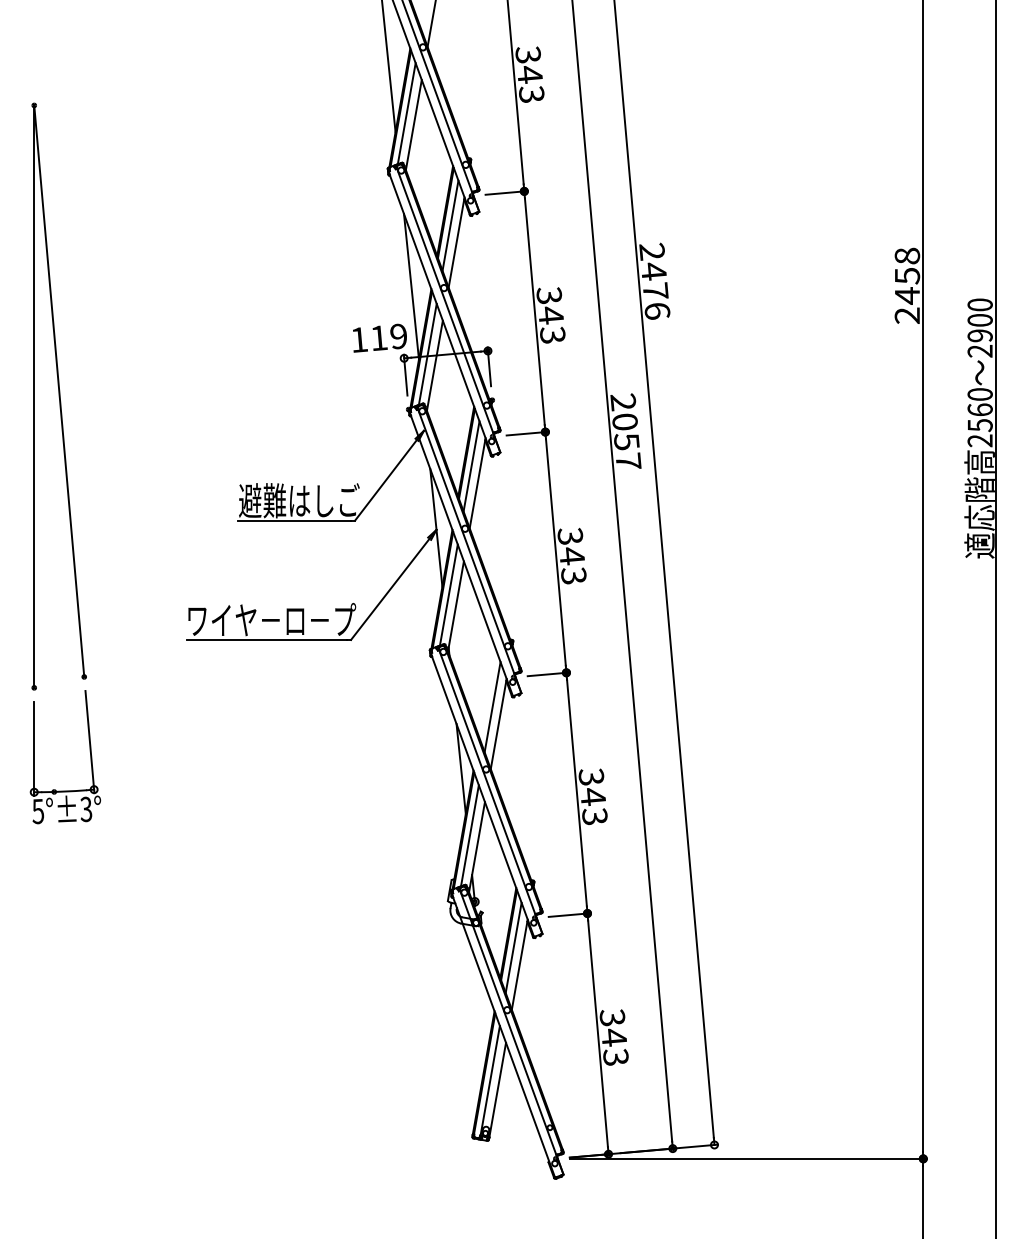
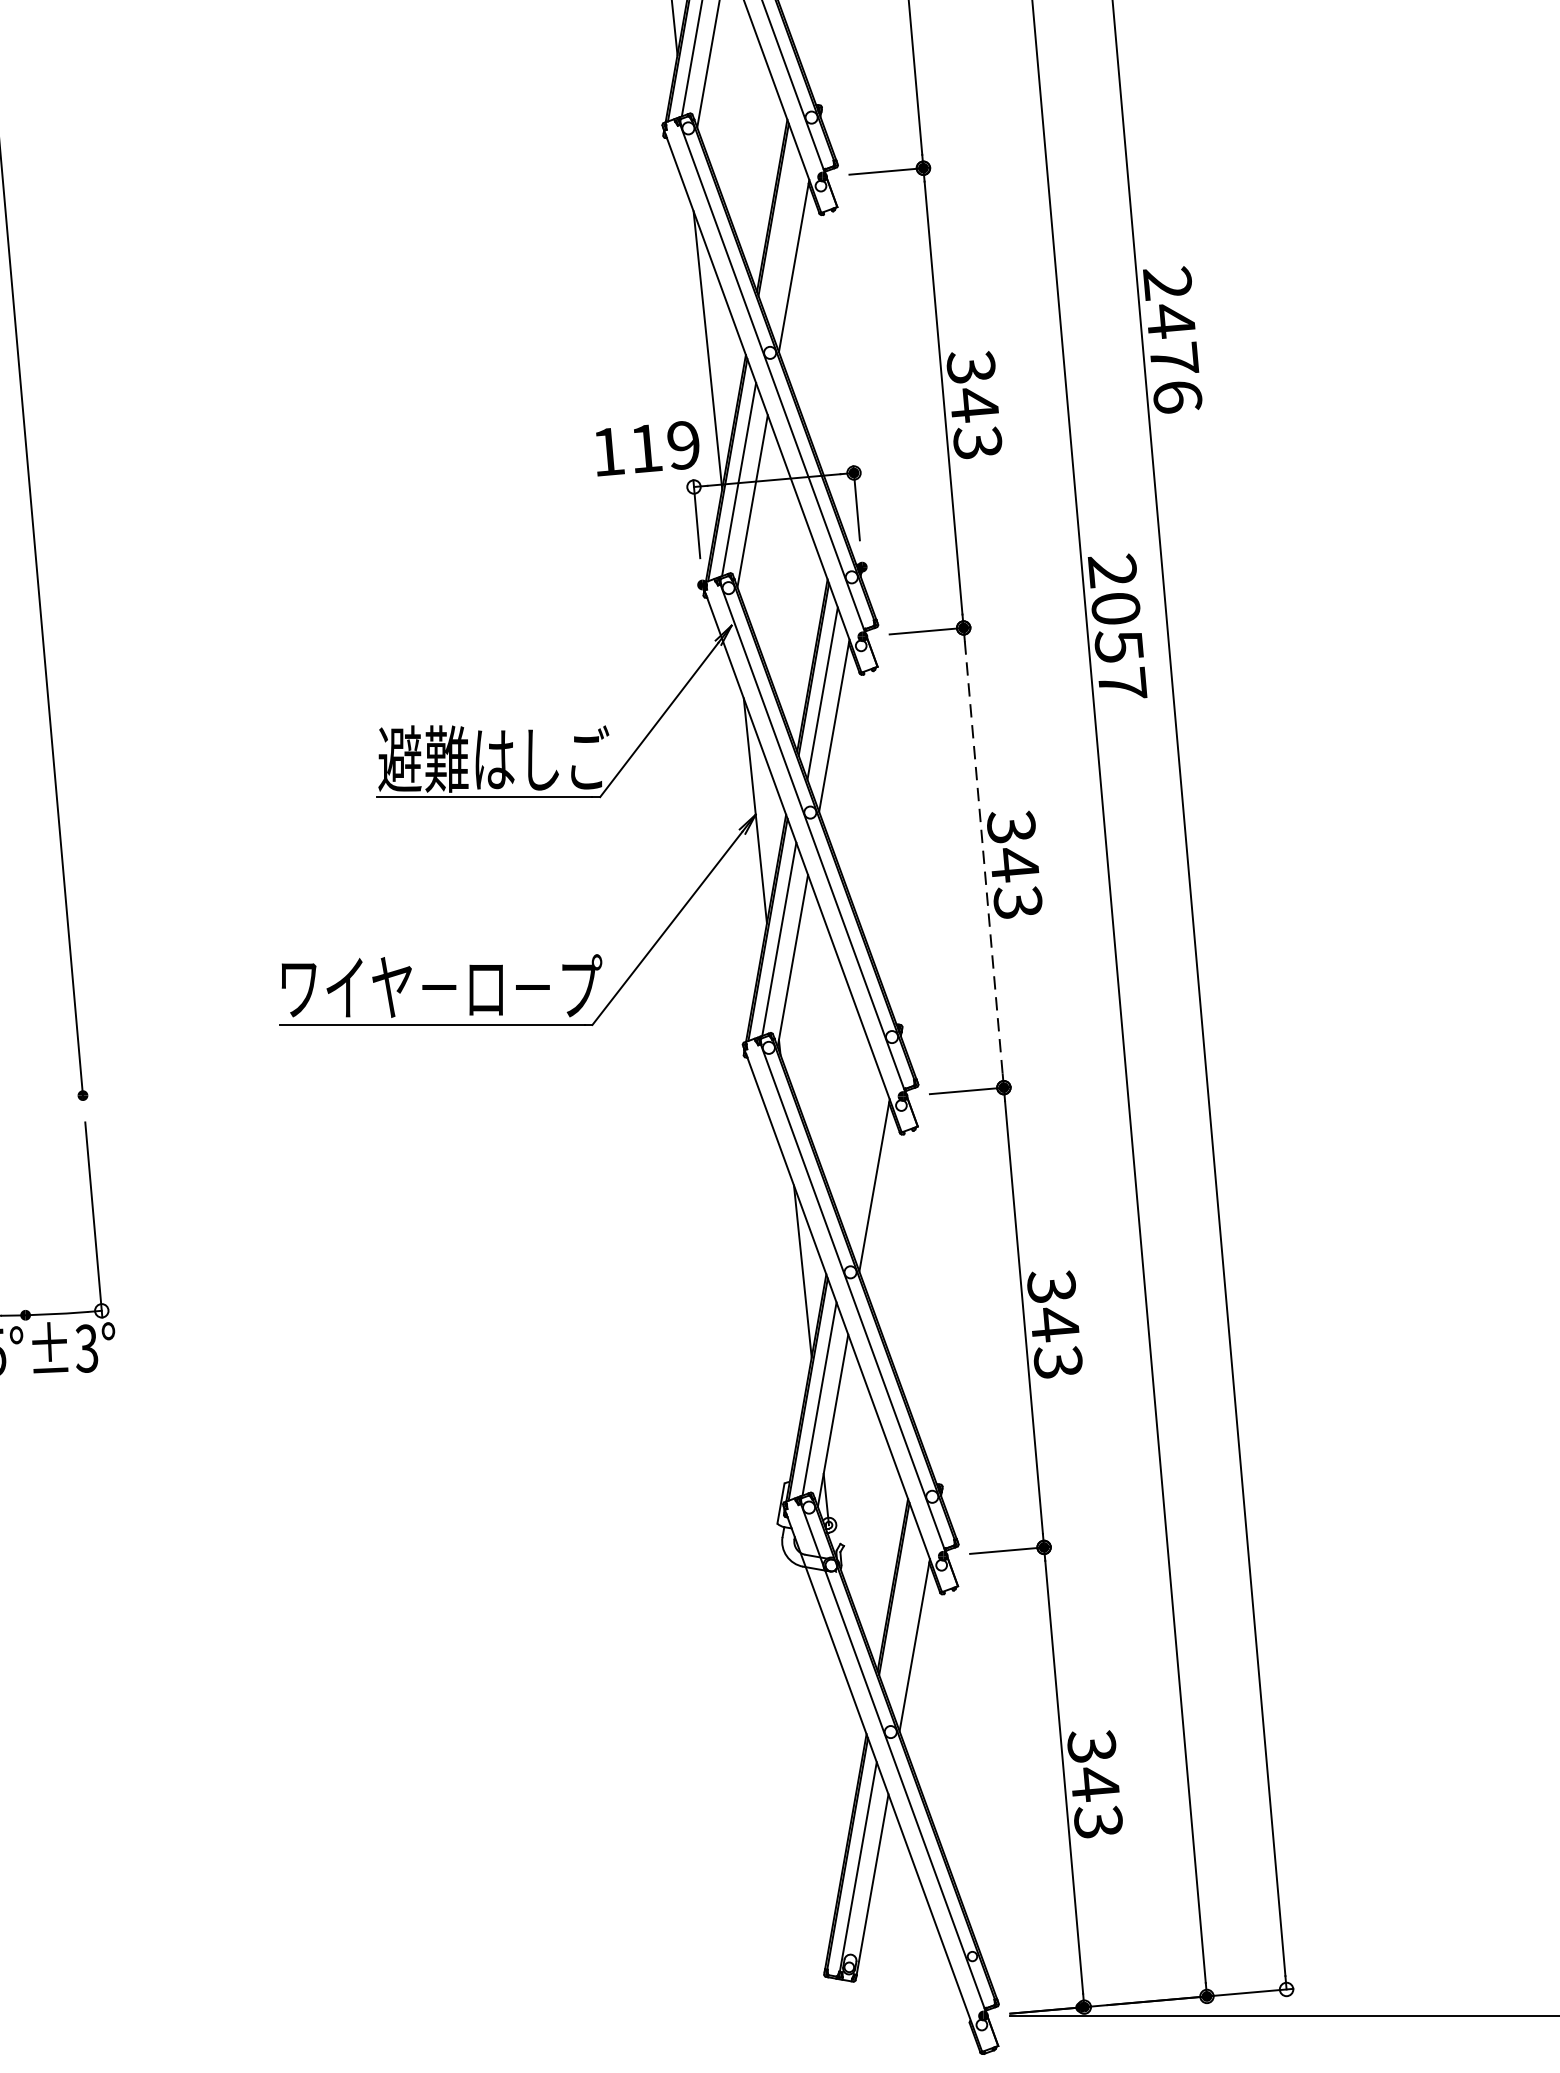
line: (450, 225) -> (782, 233), removed
line: (555, 552) -> (982, 857), solid -> dashed
line: (492, 707) -> (862, 1153), removed
line: (513, 947) -> (902, 1612), removed

